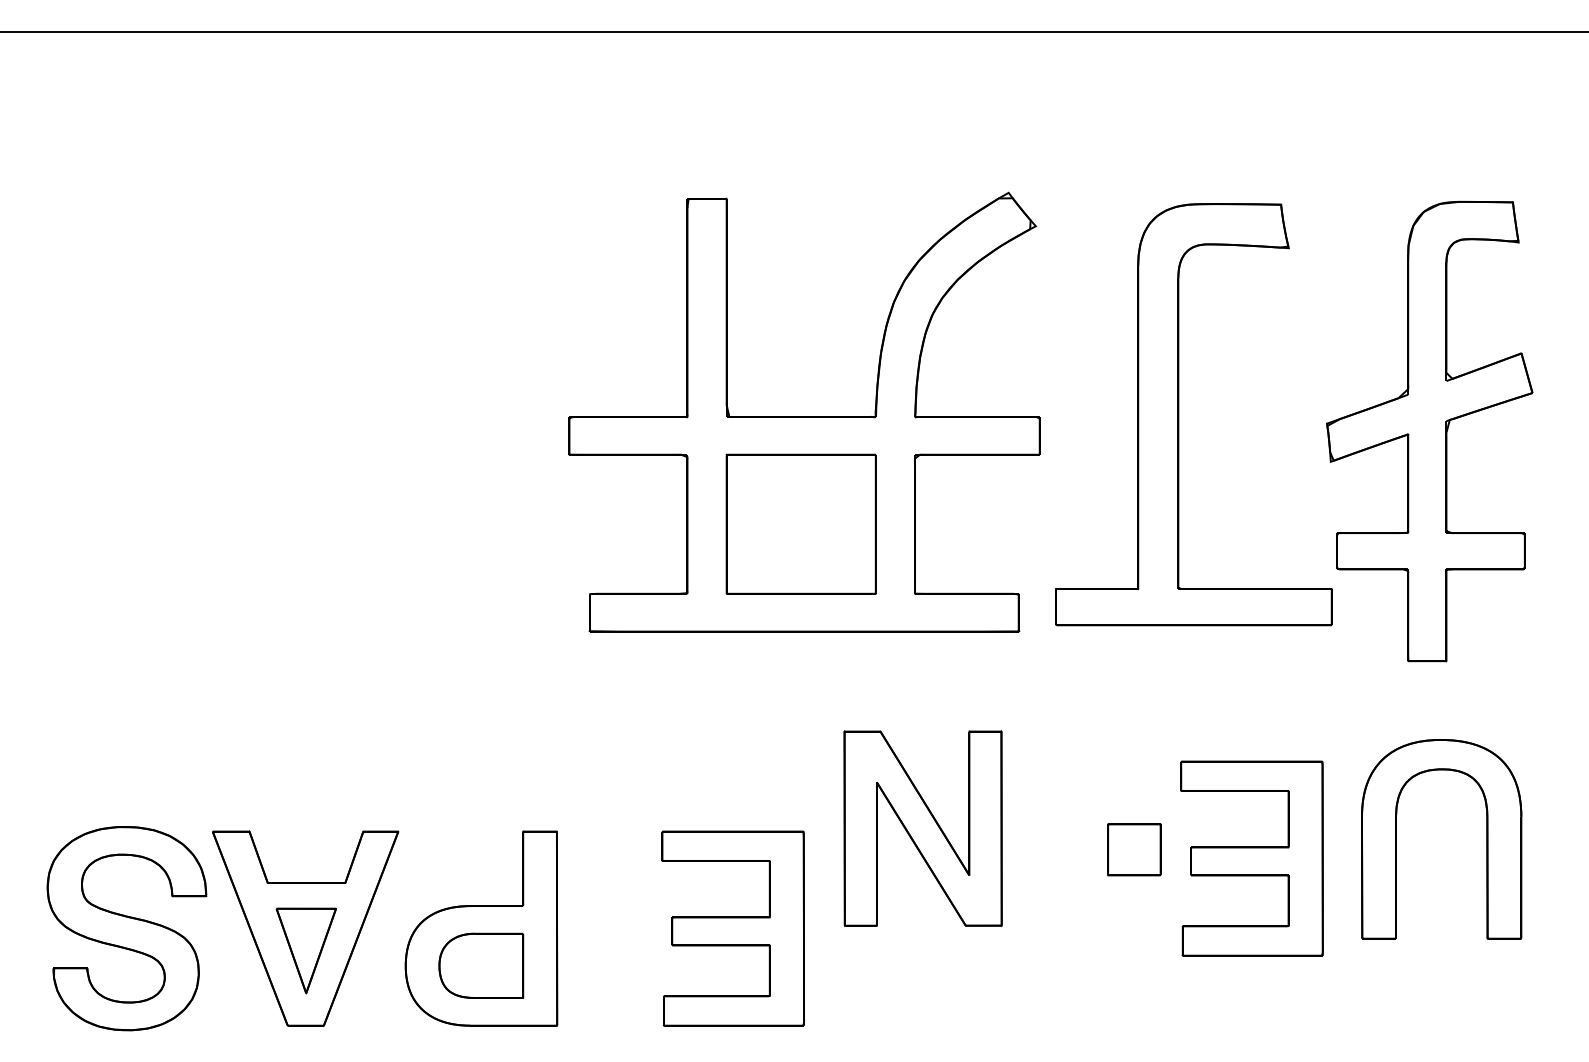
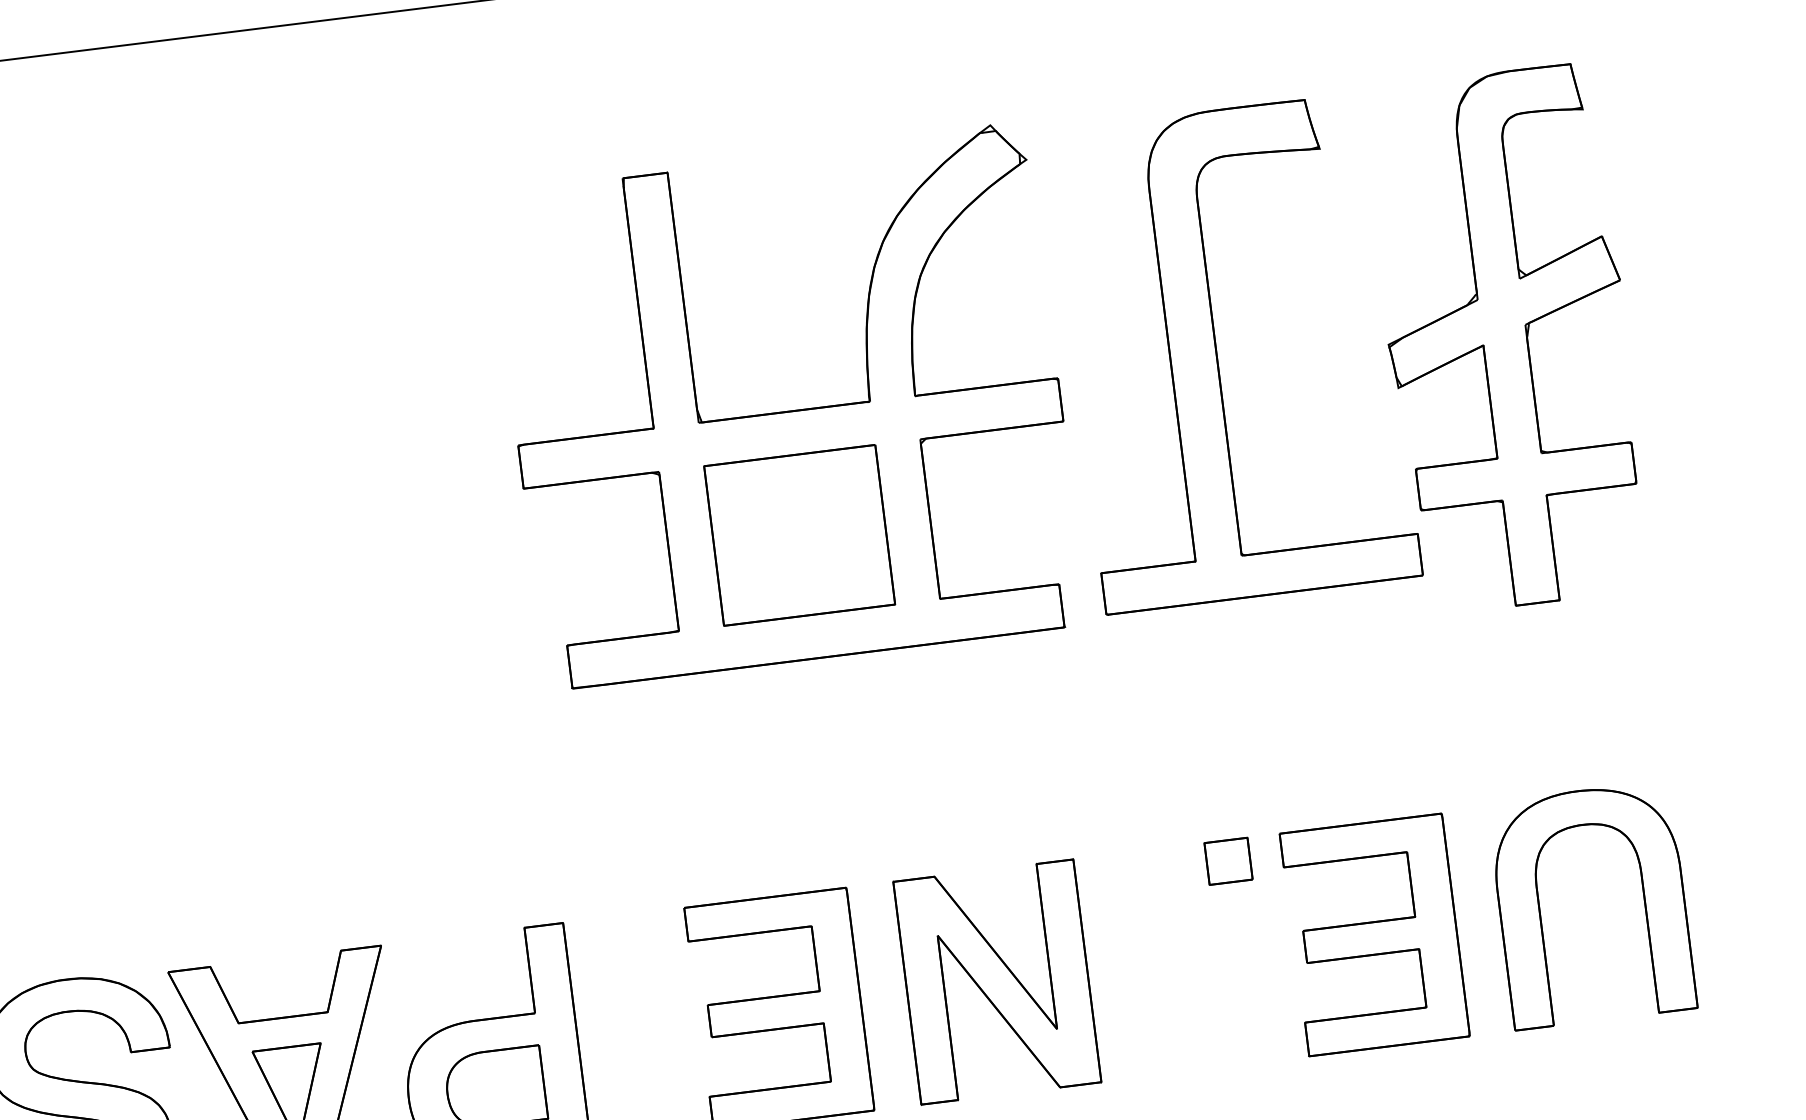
part: (922, 828) -> (996, 982), moved
part: (1396, 839) -> (1540, 911), moved
part: (1134, 849) -> (1228, 861), size x0.71
part: (1251, 858) -> (1374, 934), moved

